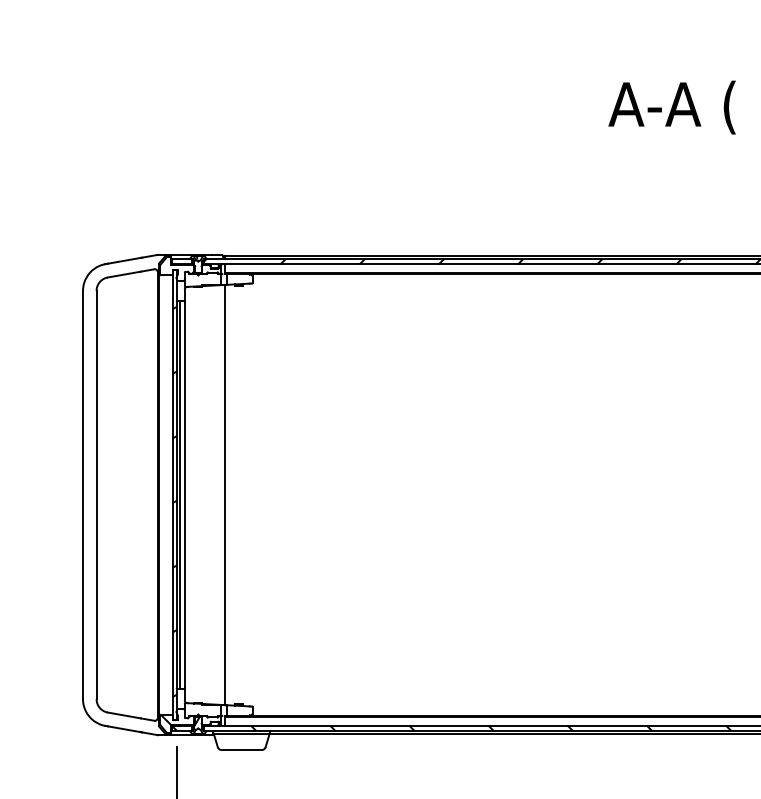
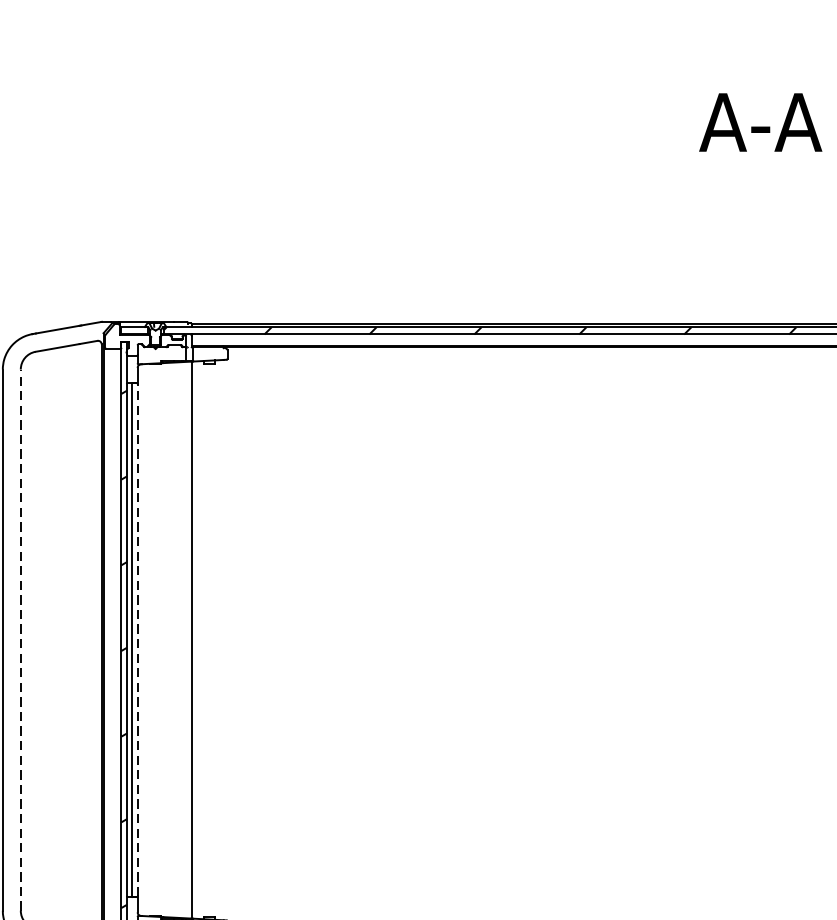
line: (96, 494) -> (20, 639), solid -> dashed
line: (184, 494) -> (137, 639), solid -> dashed

